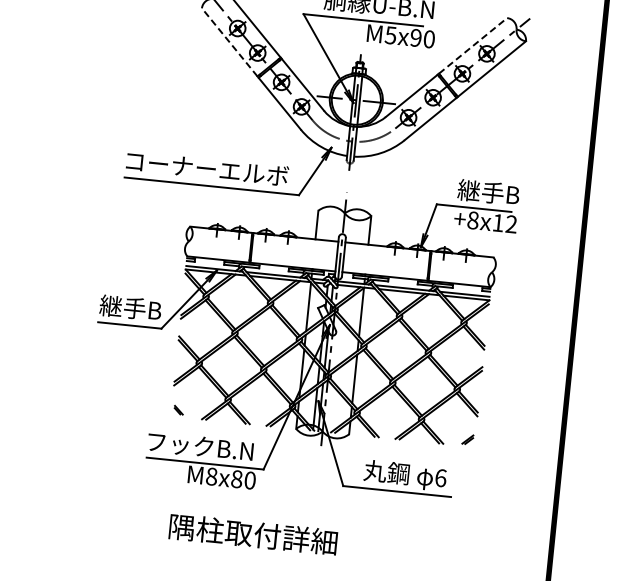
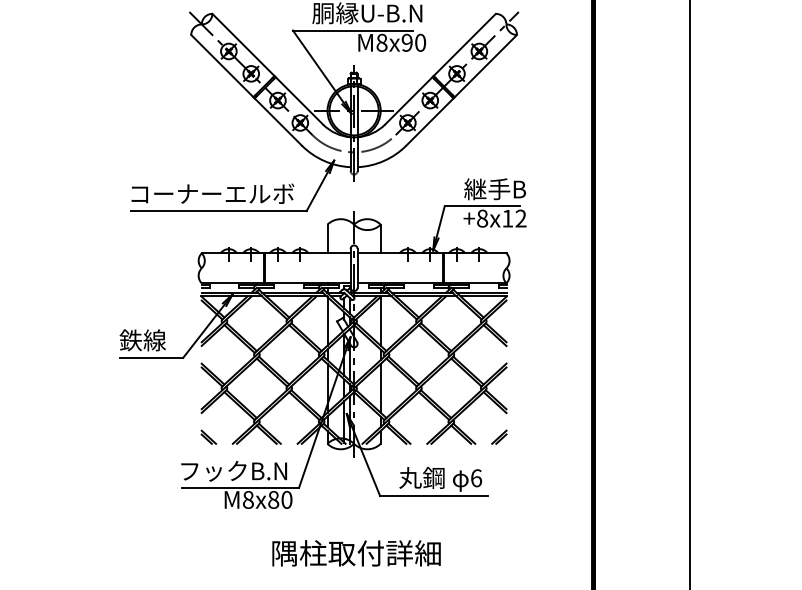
text: (390, 35) -> (381, 42), M5x90 -> M8x90
line: (229, 42) -> (222, 66), dashed -> solid
line: (472, 45) -> (464, 44), dashed -> solid
text: (130, 308) -> (150, 340), 継手B -> 鉄線
part: (178, 409) -> (208, 436), size x1.67
part: (468, 438) -> (499, 436), size x1.43
text: (253, 534) -> (356, 553), moved

